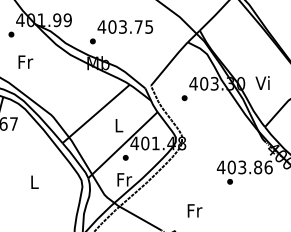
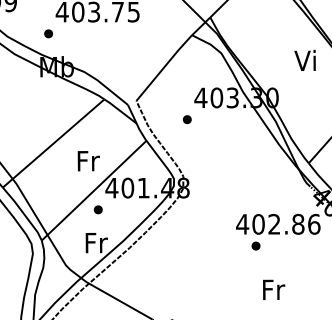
text: (262, 82) -> (304, 59), moved
text: (119, 125) -> (88, 160), L -> Fr
text: (242, 167) -> (274, 224), 403.86 -> 402.86
text: (194, 210) -> (273, 289), moved

